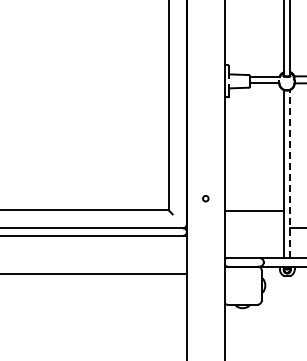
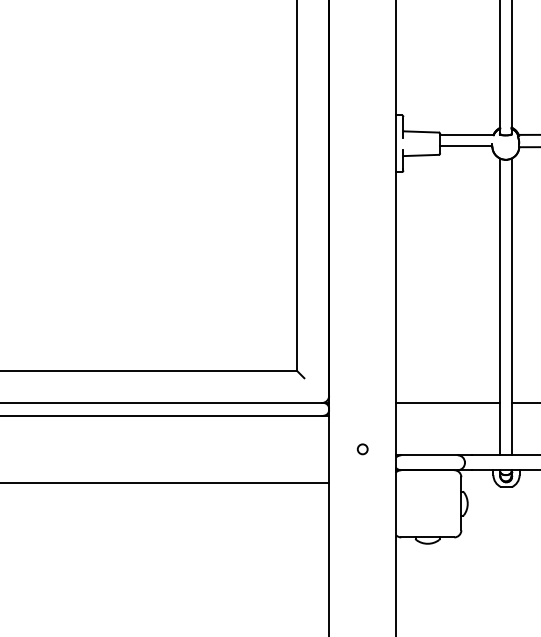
line: (290, 173) -> (512, 306), dashed -> solid
circle: (205, 198) -> (362, 448), moved
line: (253, 211) -> (446, 403), moved

